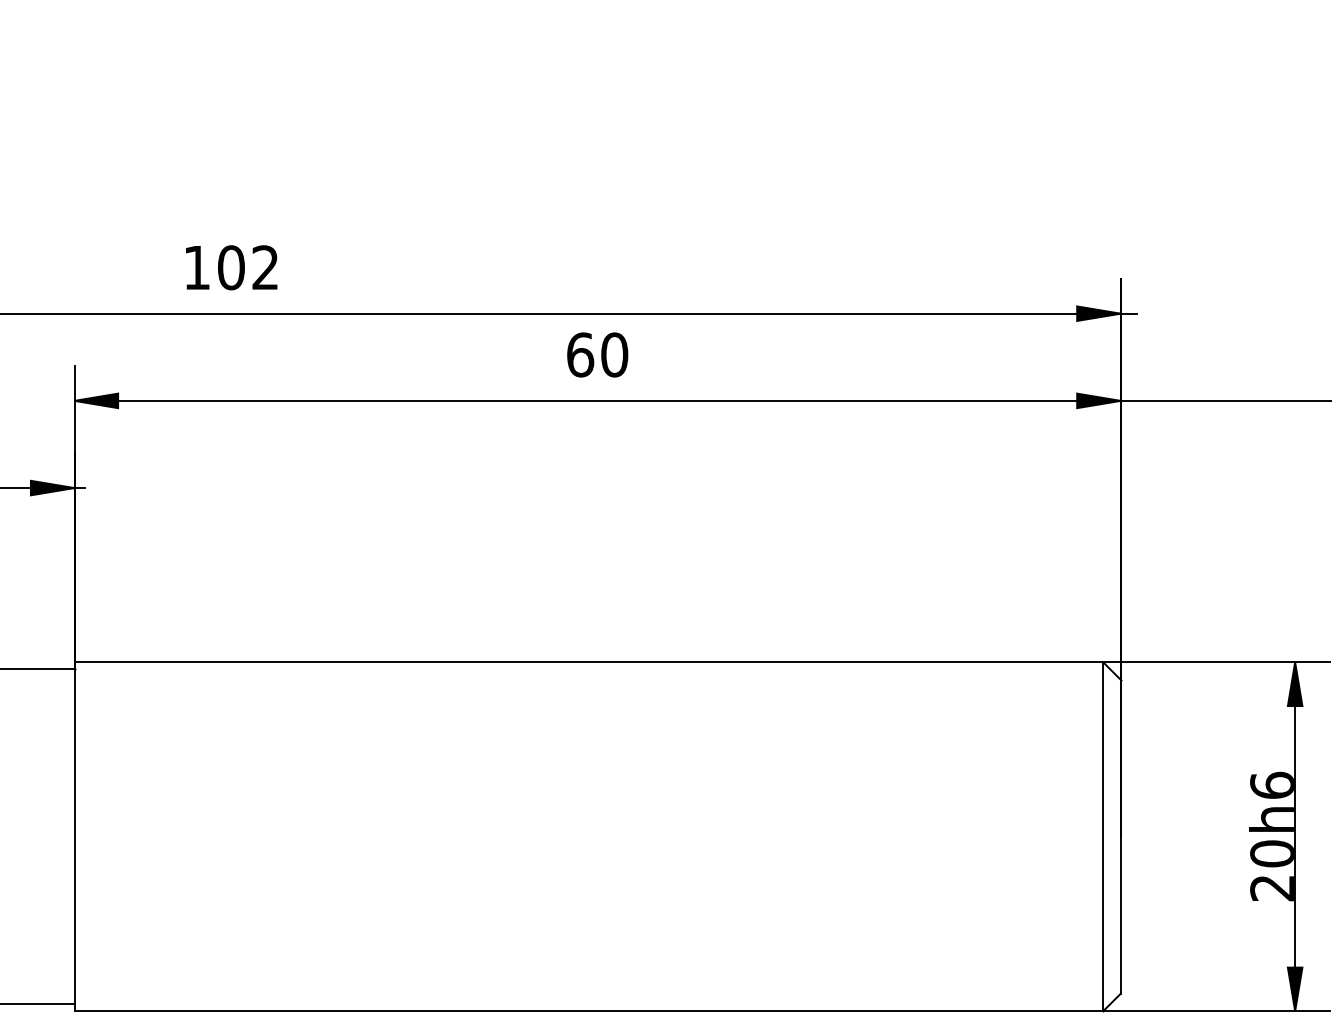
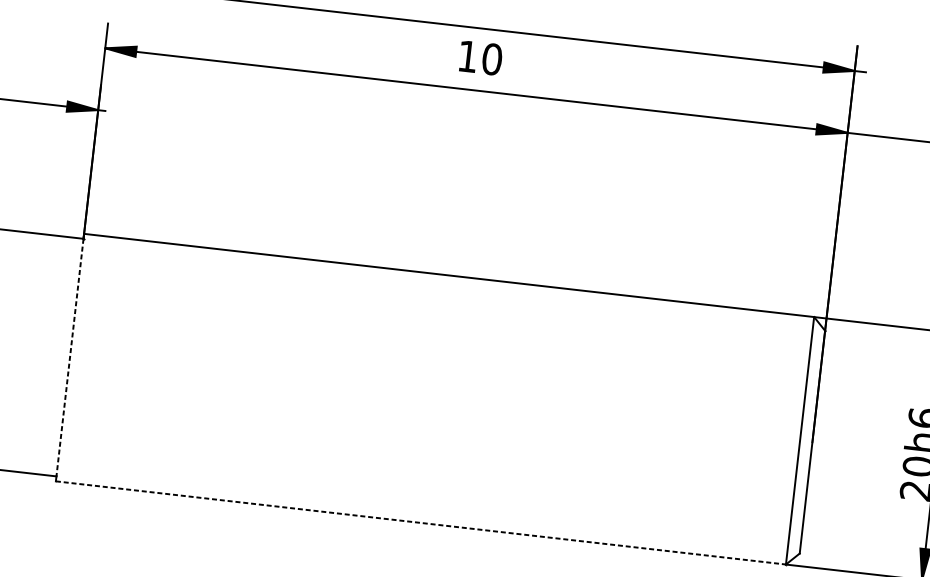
text: (580, 354) -> (468, 56), 60 -> 10
line: (74, 837) -> (69, 358), solid -> dashed
line: (589, 1011) -> (421, 523), solid -> dashed

